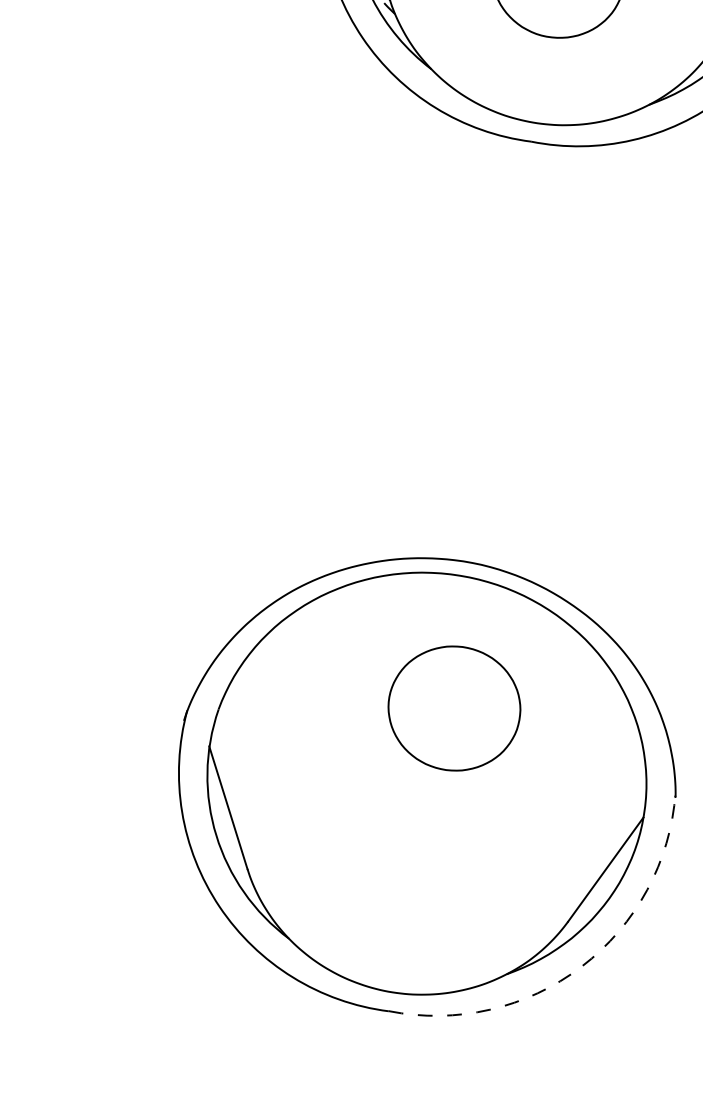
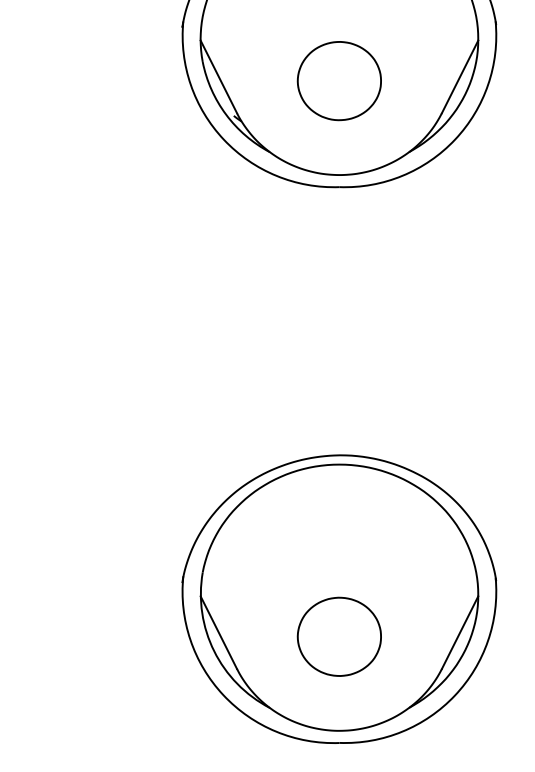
part: (453, 707) -> (338, 636), moved
arc: (580, 966) -> (454, 695), dashed -> solid

